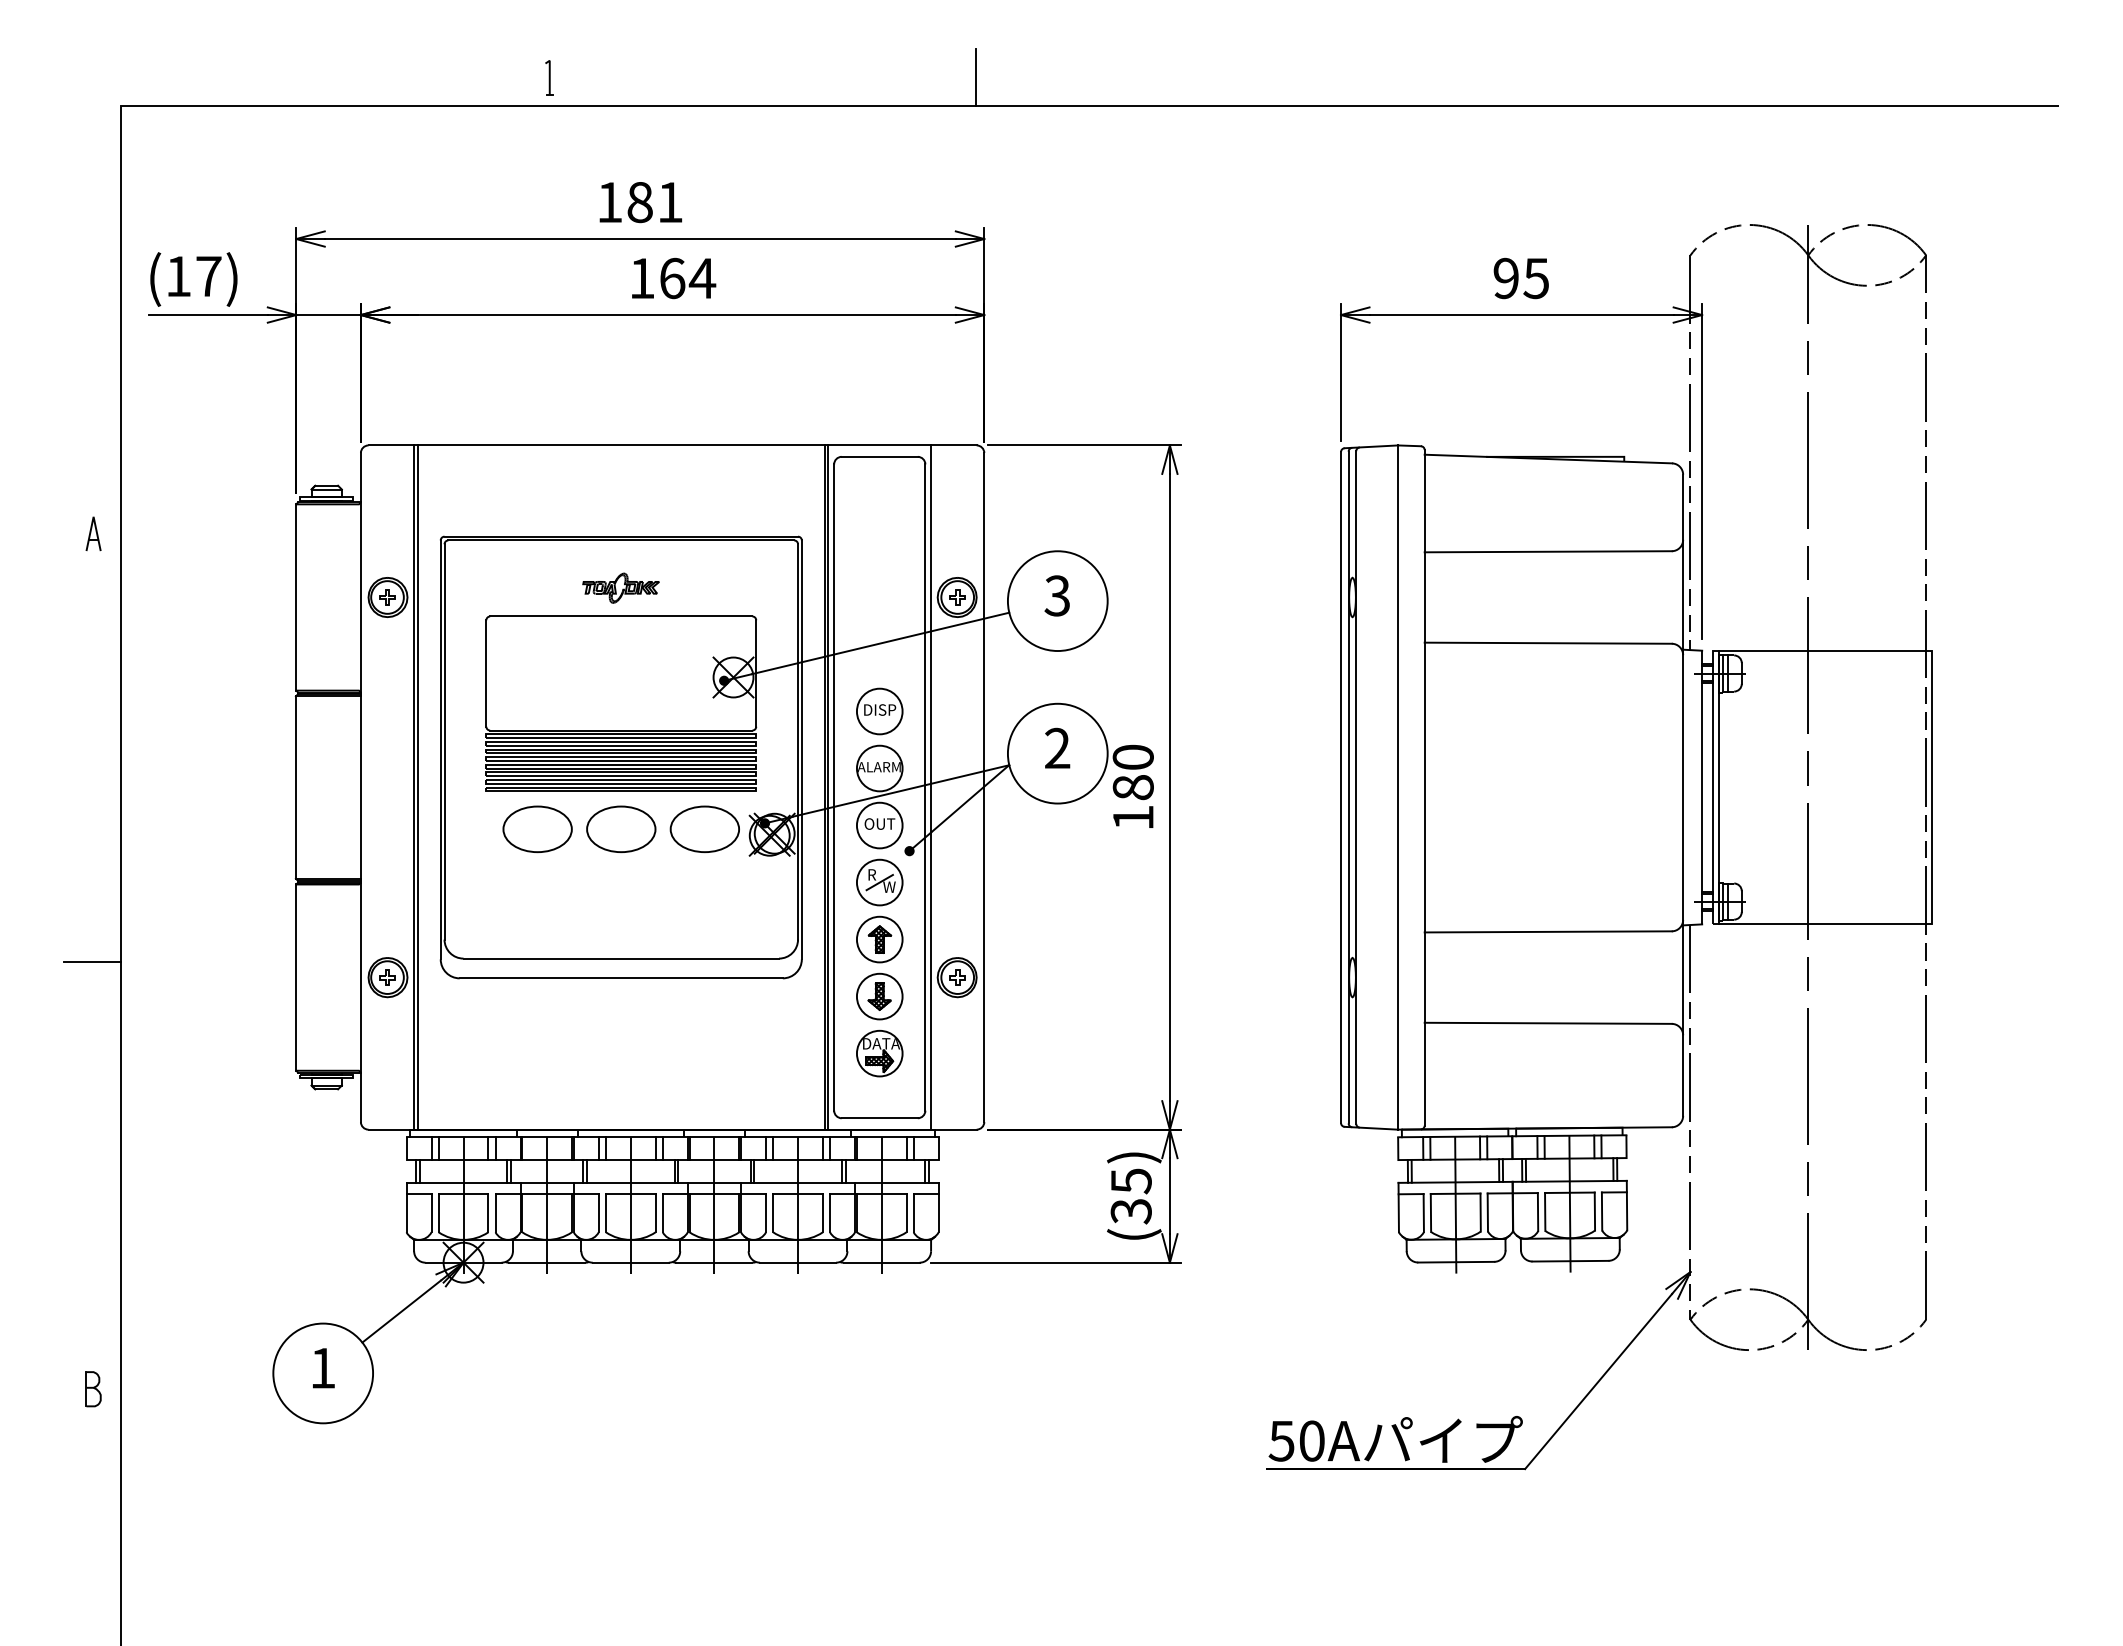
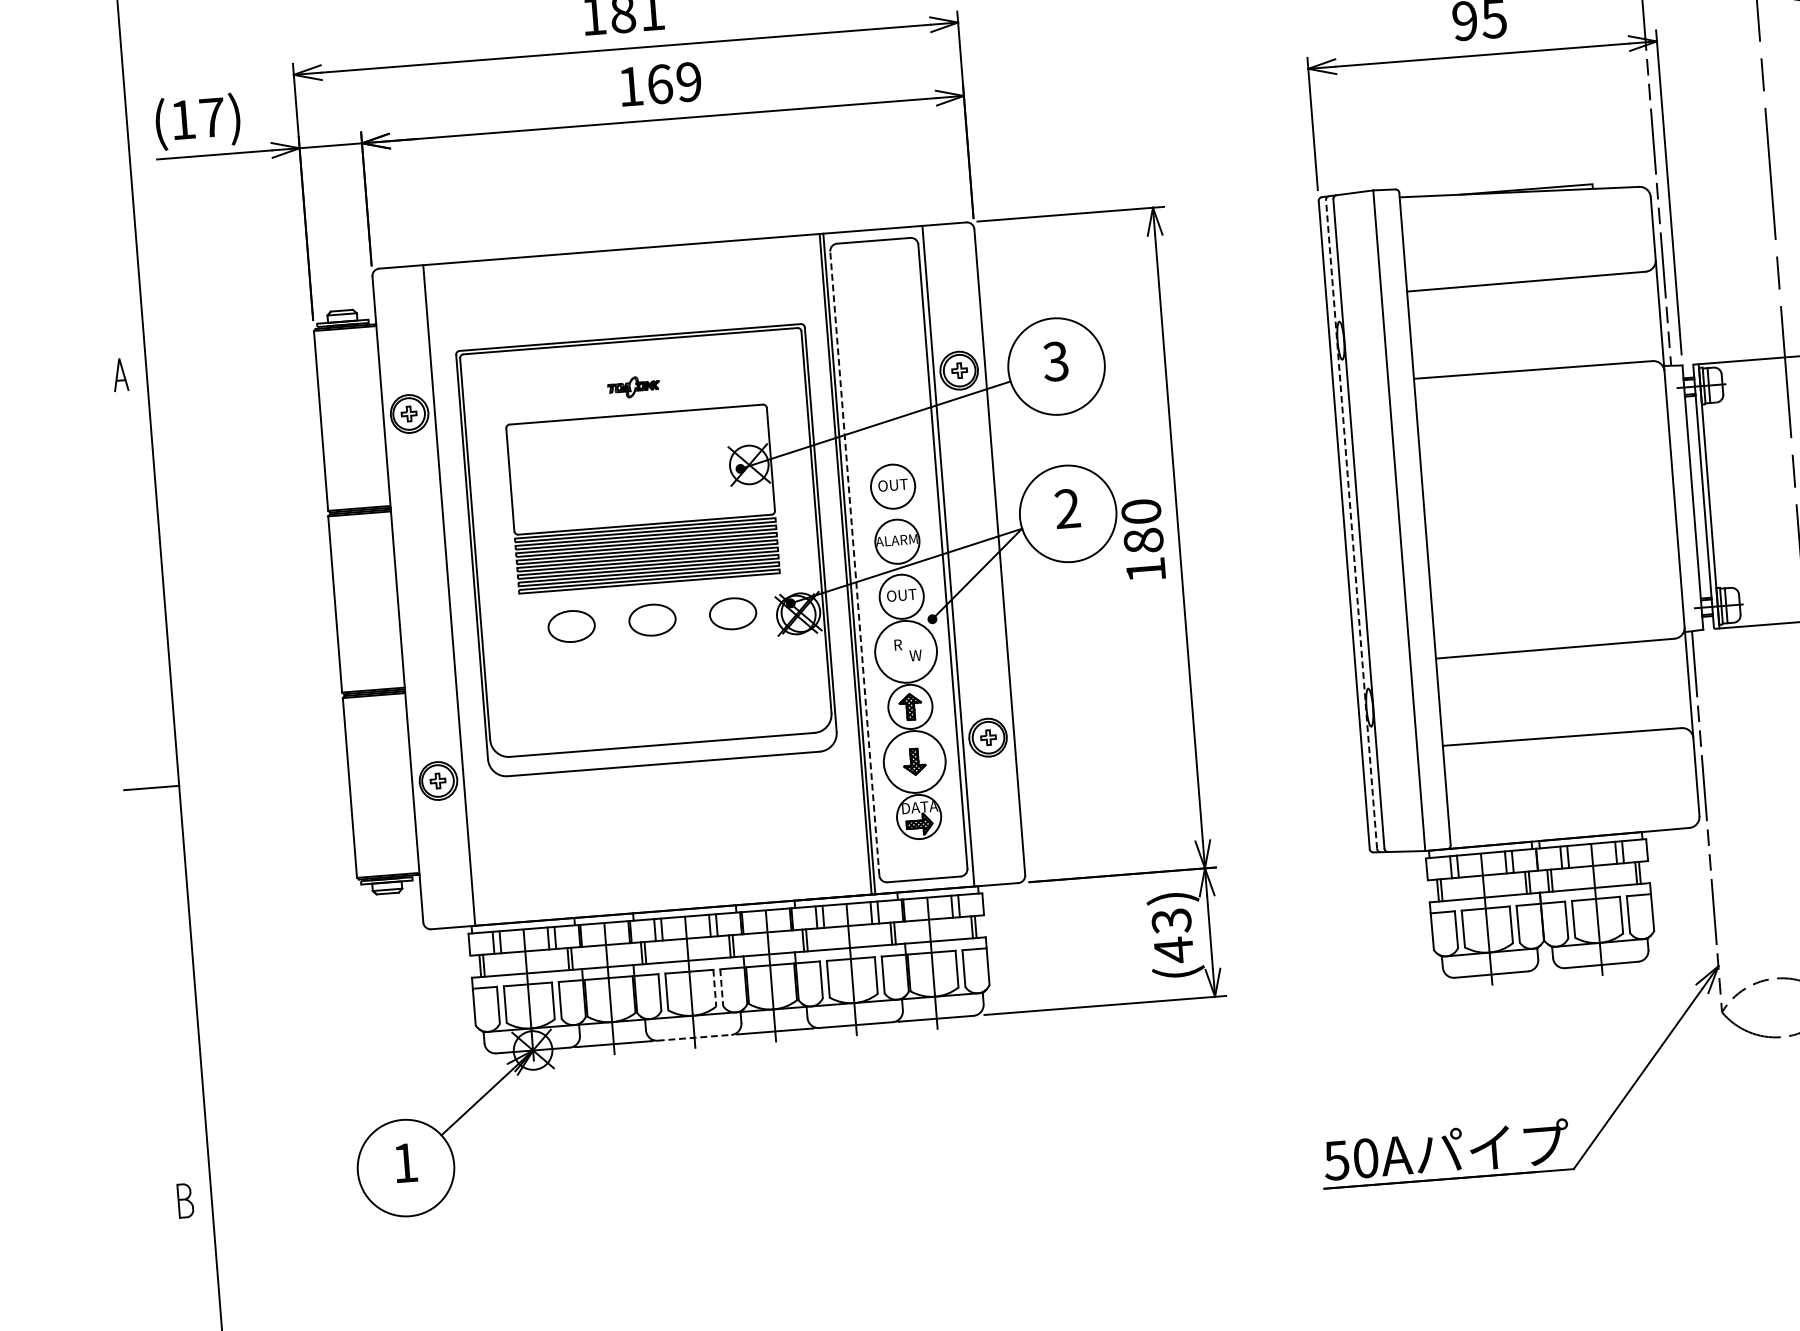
text: (702, 278) -> (689, 82), 164 -> 169
part: (620, 587) -> (633, 386), size x0.7
text: (880, 709) -> (893, 484), DISP -> OUT
line: (417, 787) -> (452, 595), removed
line: (834, 787) -> (855, 563), solid -> dashed
line: (1348, 787) -> (1351, 524), solid -> dashed
part: (537, 829) -> (571, 626), size x0.7
part: (621, 829) -> (652, 620), size x0.7
part: (704, 829) -> (732, 613), size x0.7
circle: (879, 882) -> (905, 651), size x1.4
line: (879, 882) -> (905, 651), removed
circle: (879, 996) -> (914, 761), size x1.4
text: (1130, 1196) -> (1172, 935), (35) -> (43)
line: (655, 1213) -> (714, 988), solid -> dashed
line: (662, 1213) -> (721, 987), solid -> dashed
line: (631, 1262) -> (695, 1037), solid -> dashed

